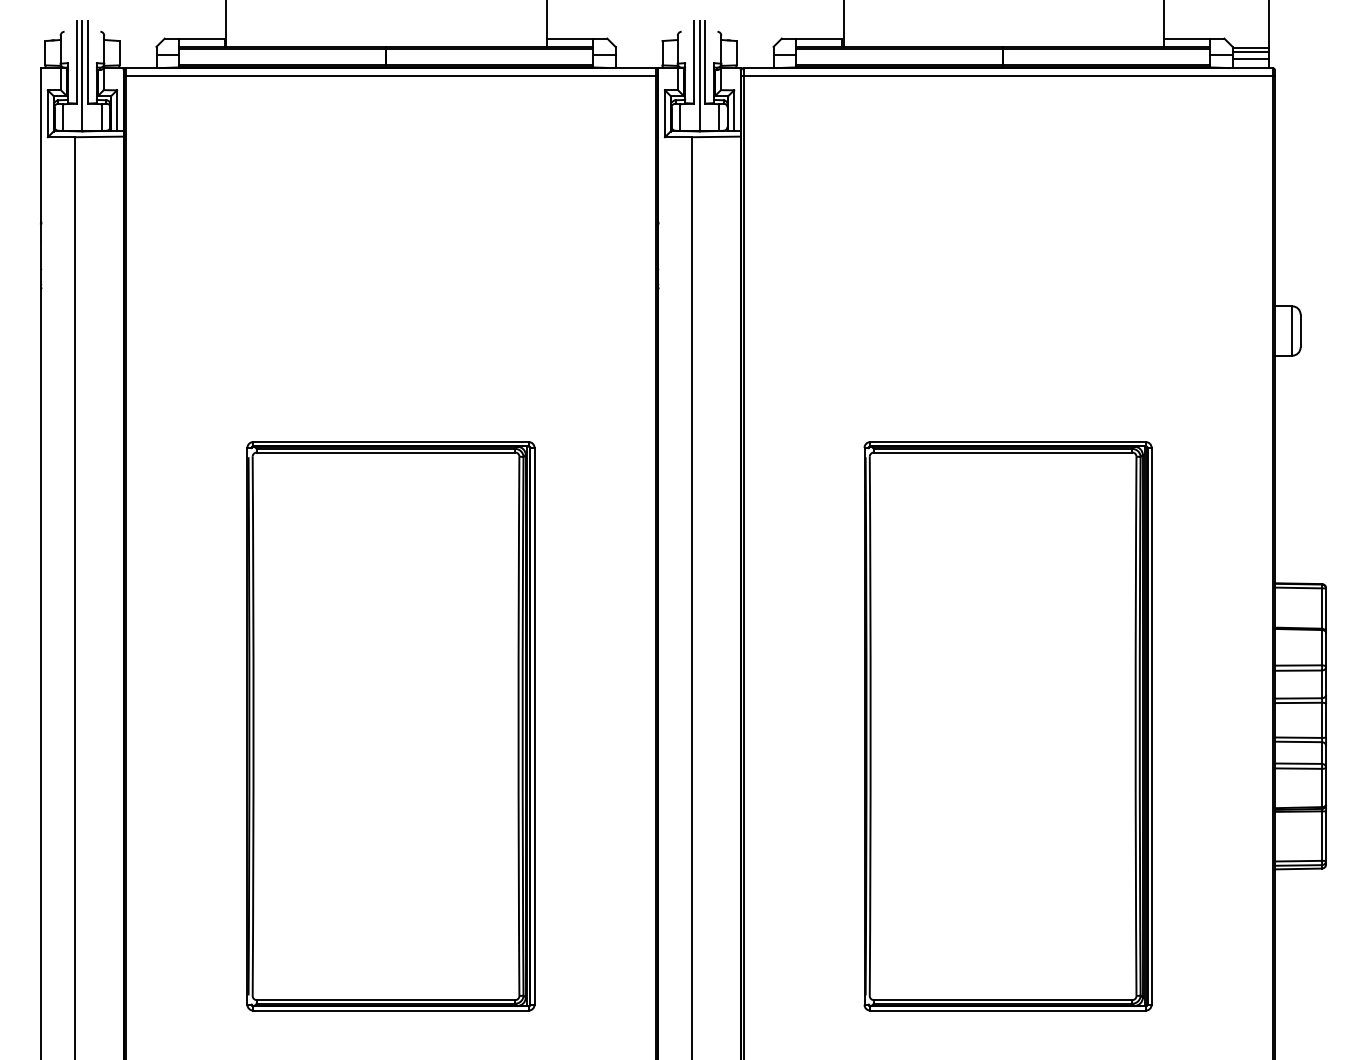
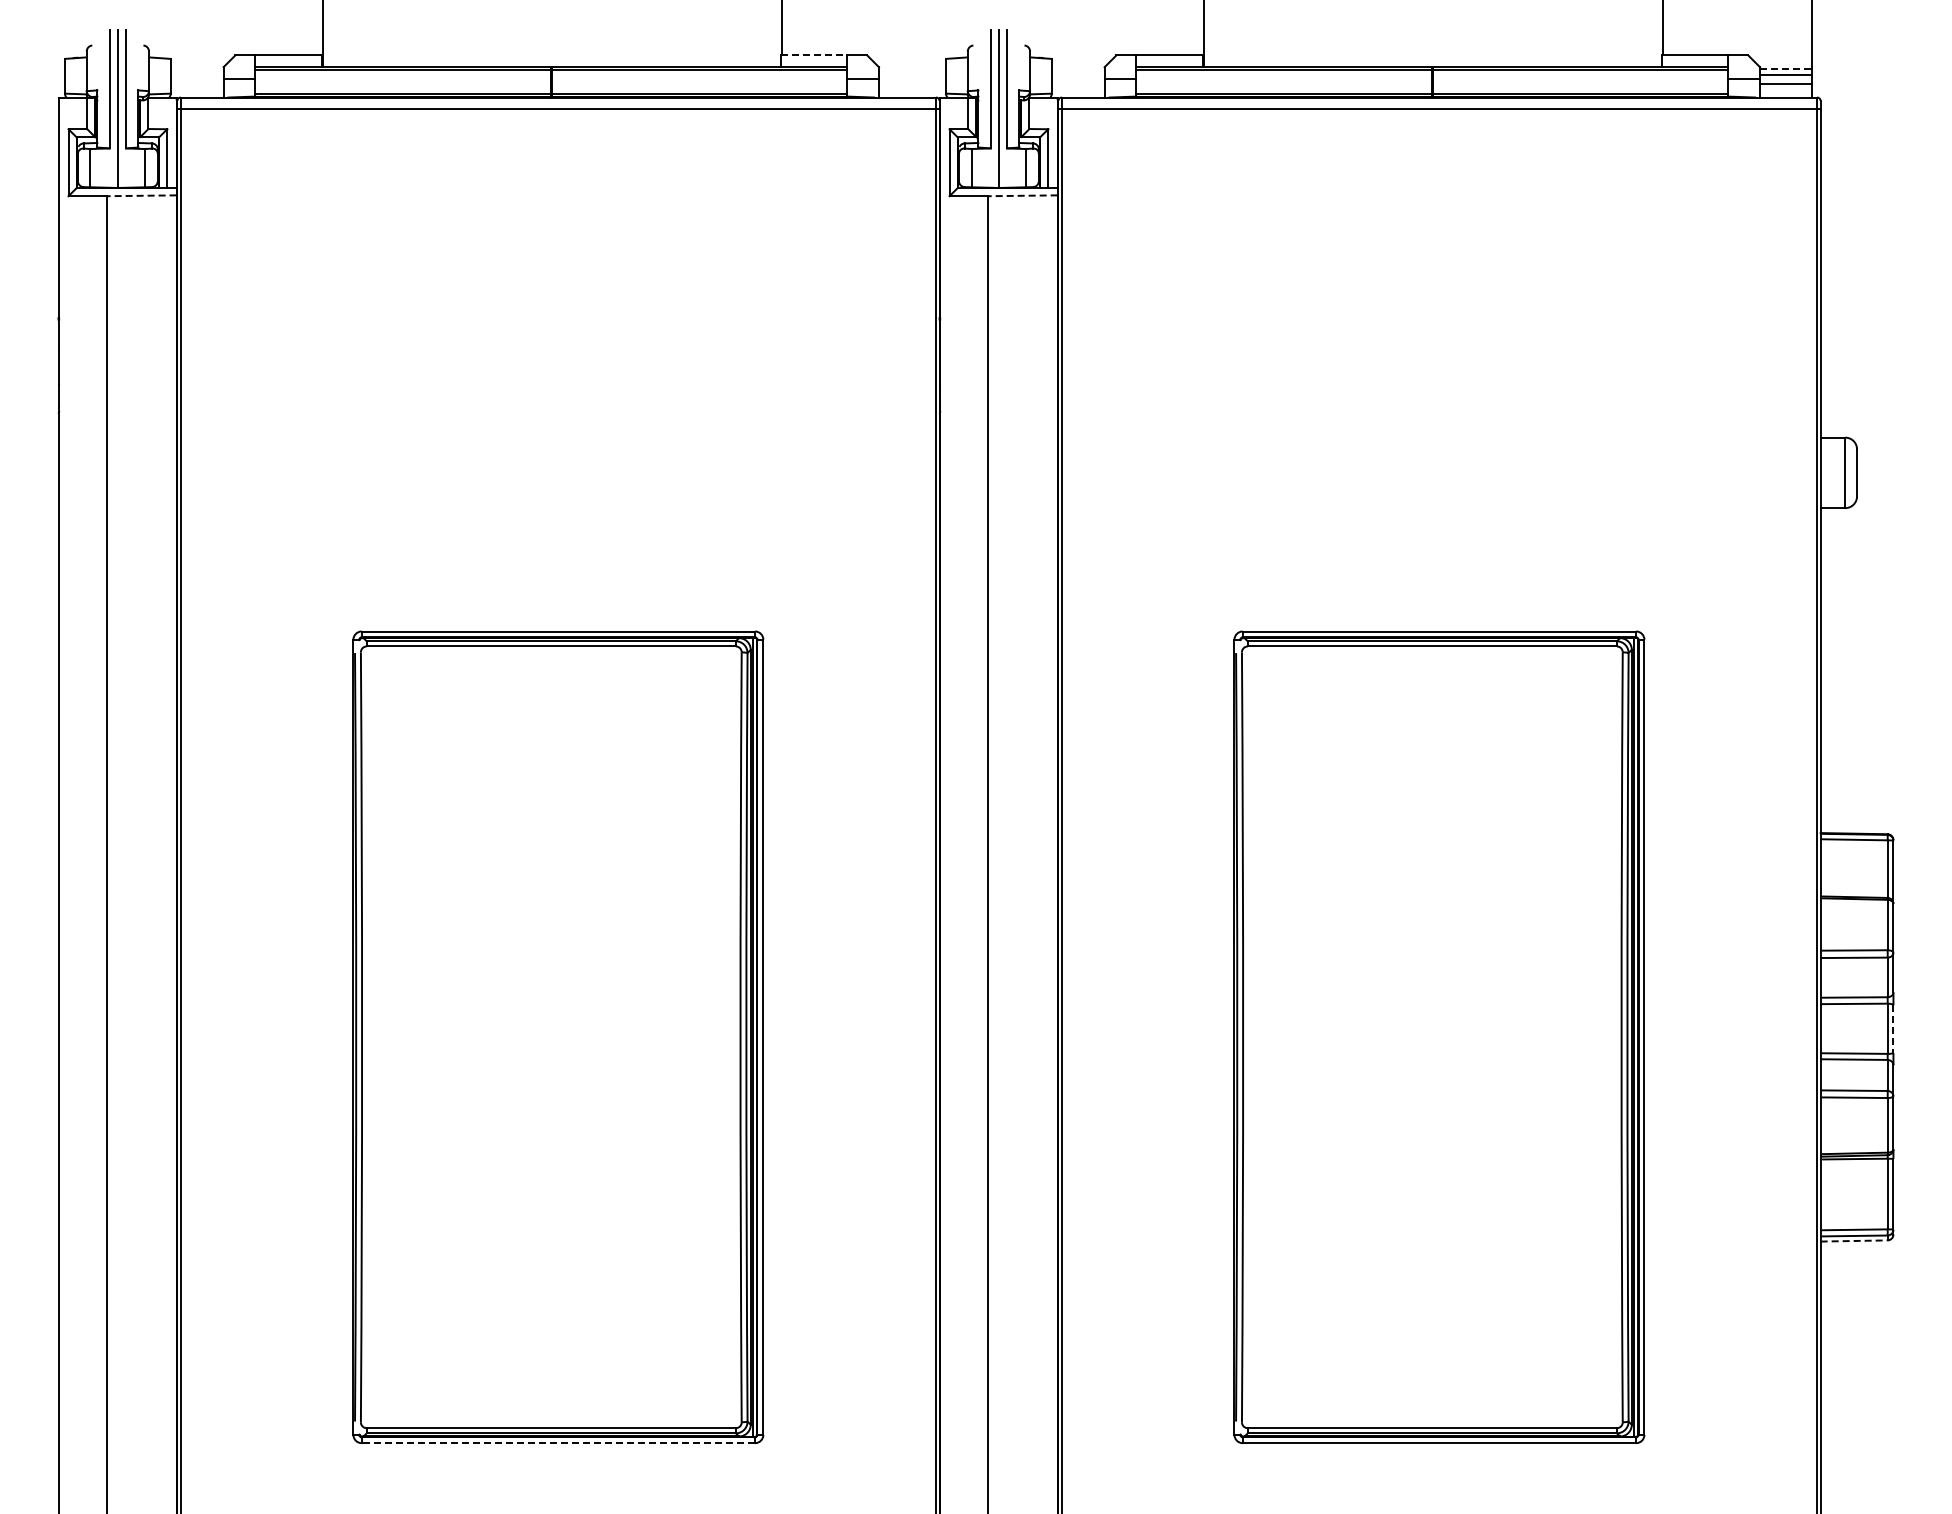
line: (570, 38) -> (814, 55), solid -> dashed
line: (1251, 47) -> (1786, 68), solid -> dashed
line: (99, 136) -> (141, 195), solid -> dashed
line: (716, 136) -> (1023, 195), solid -> dashed
line: (1326, 720) -> (1893, 1029), solid -> dashed
line: (1298, 868) -> (1854, 1240), solid -> dashed
line: (391, 1010) -> (558, 1443), solid -> dashed

